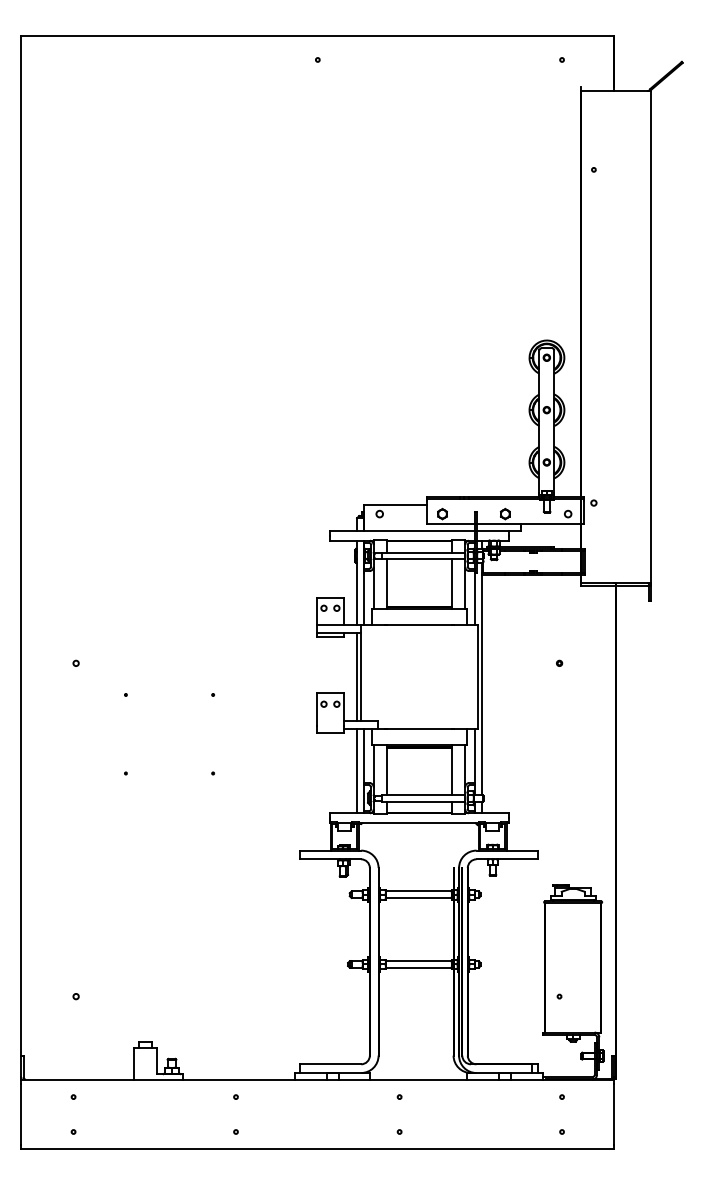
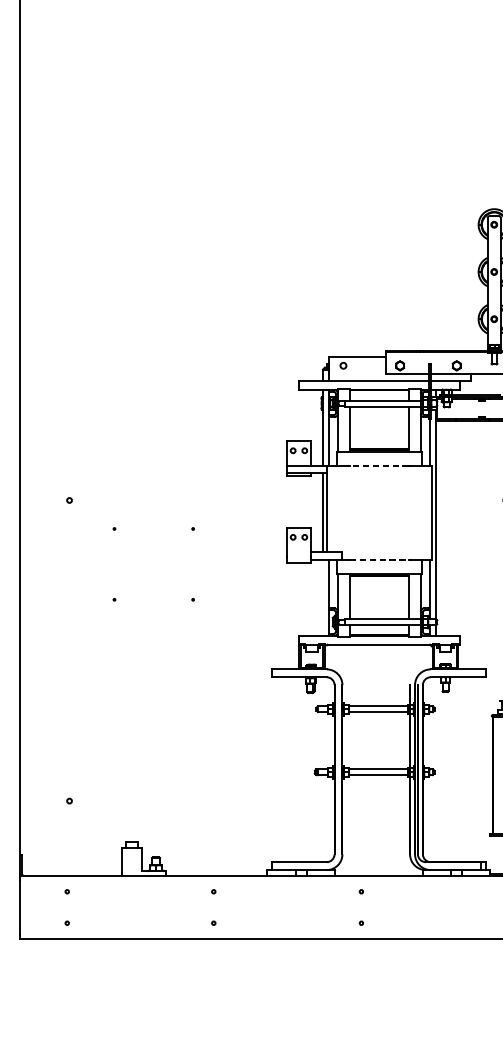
line: (419, 624) -> (379, 465), solid -> dashed
line: (419, 729) -> (379, 560), solid -> dashed
line: (357, 771) -> (323, 598), removed

